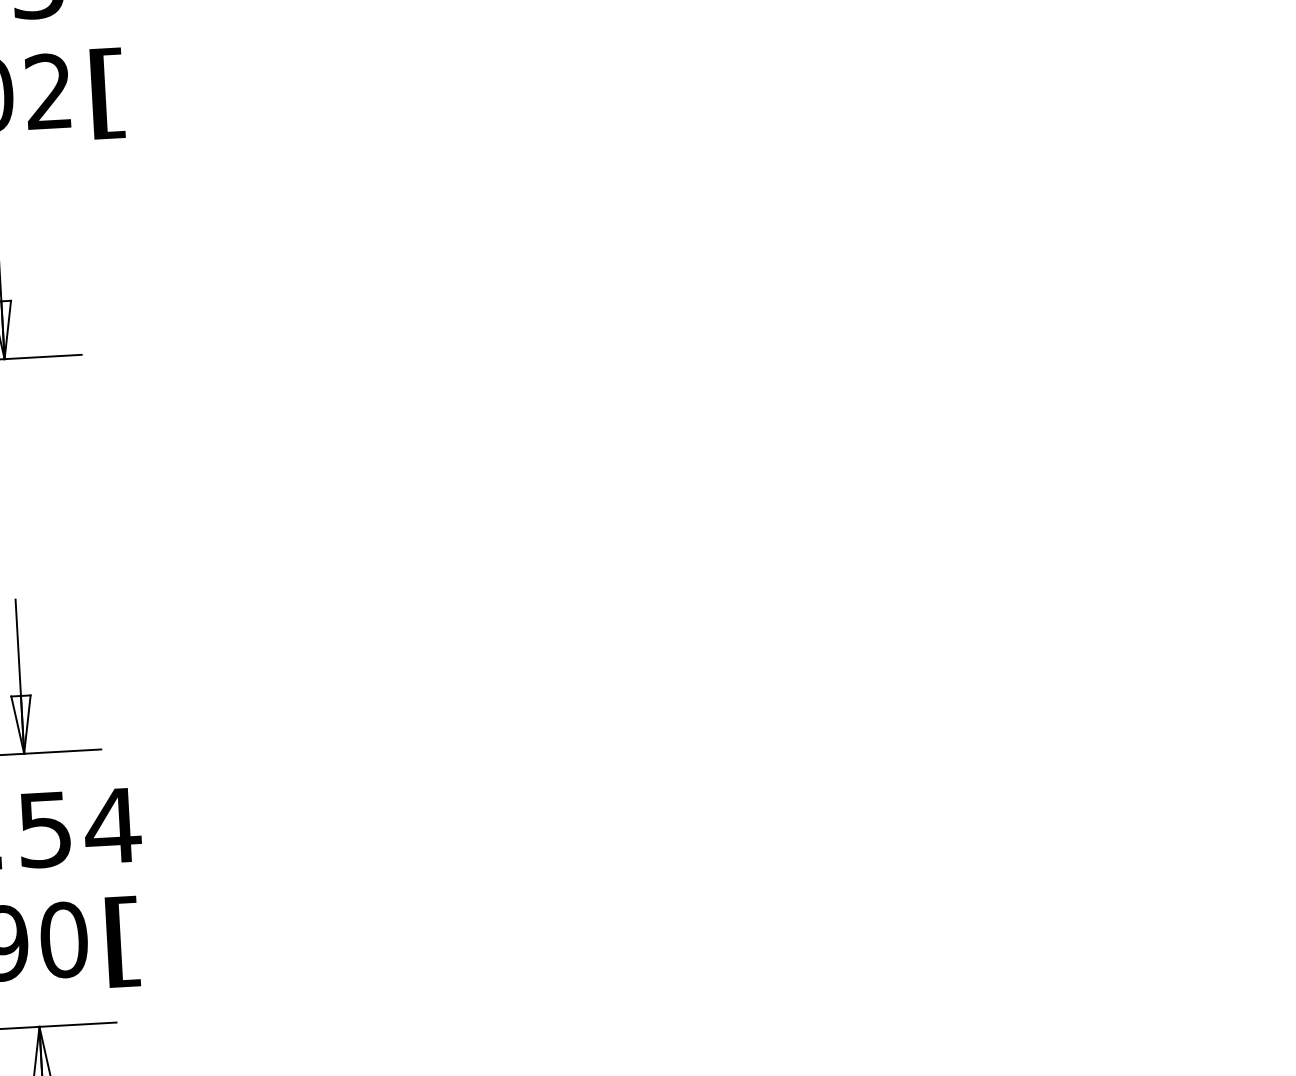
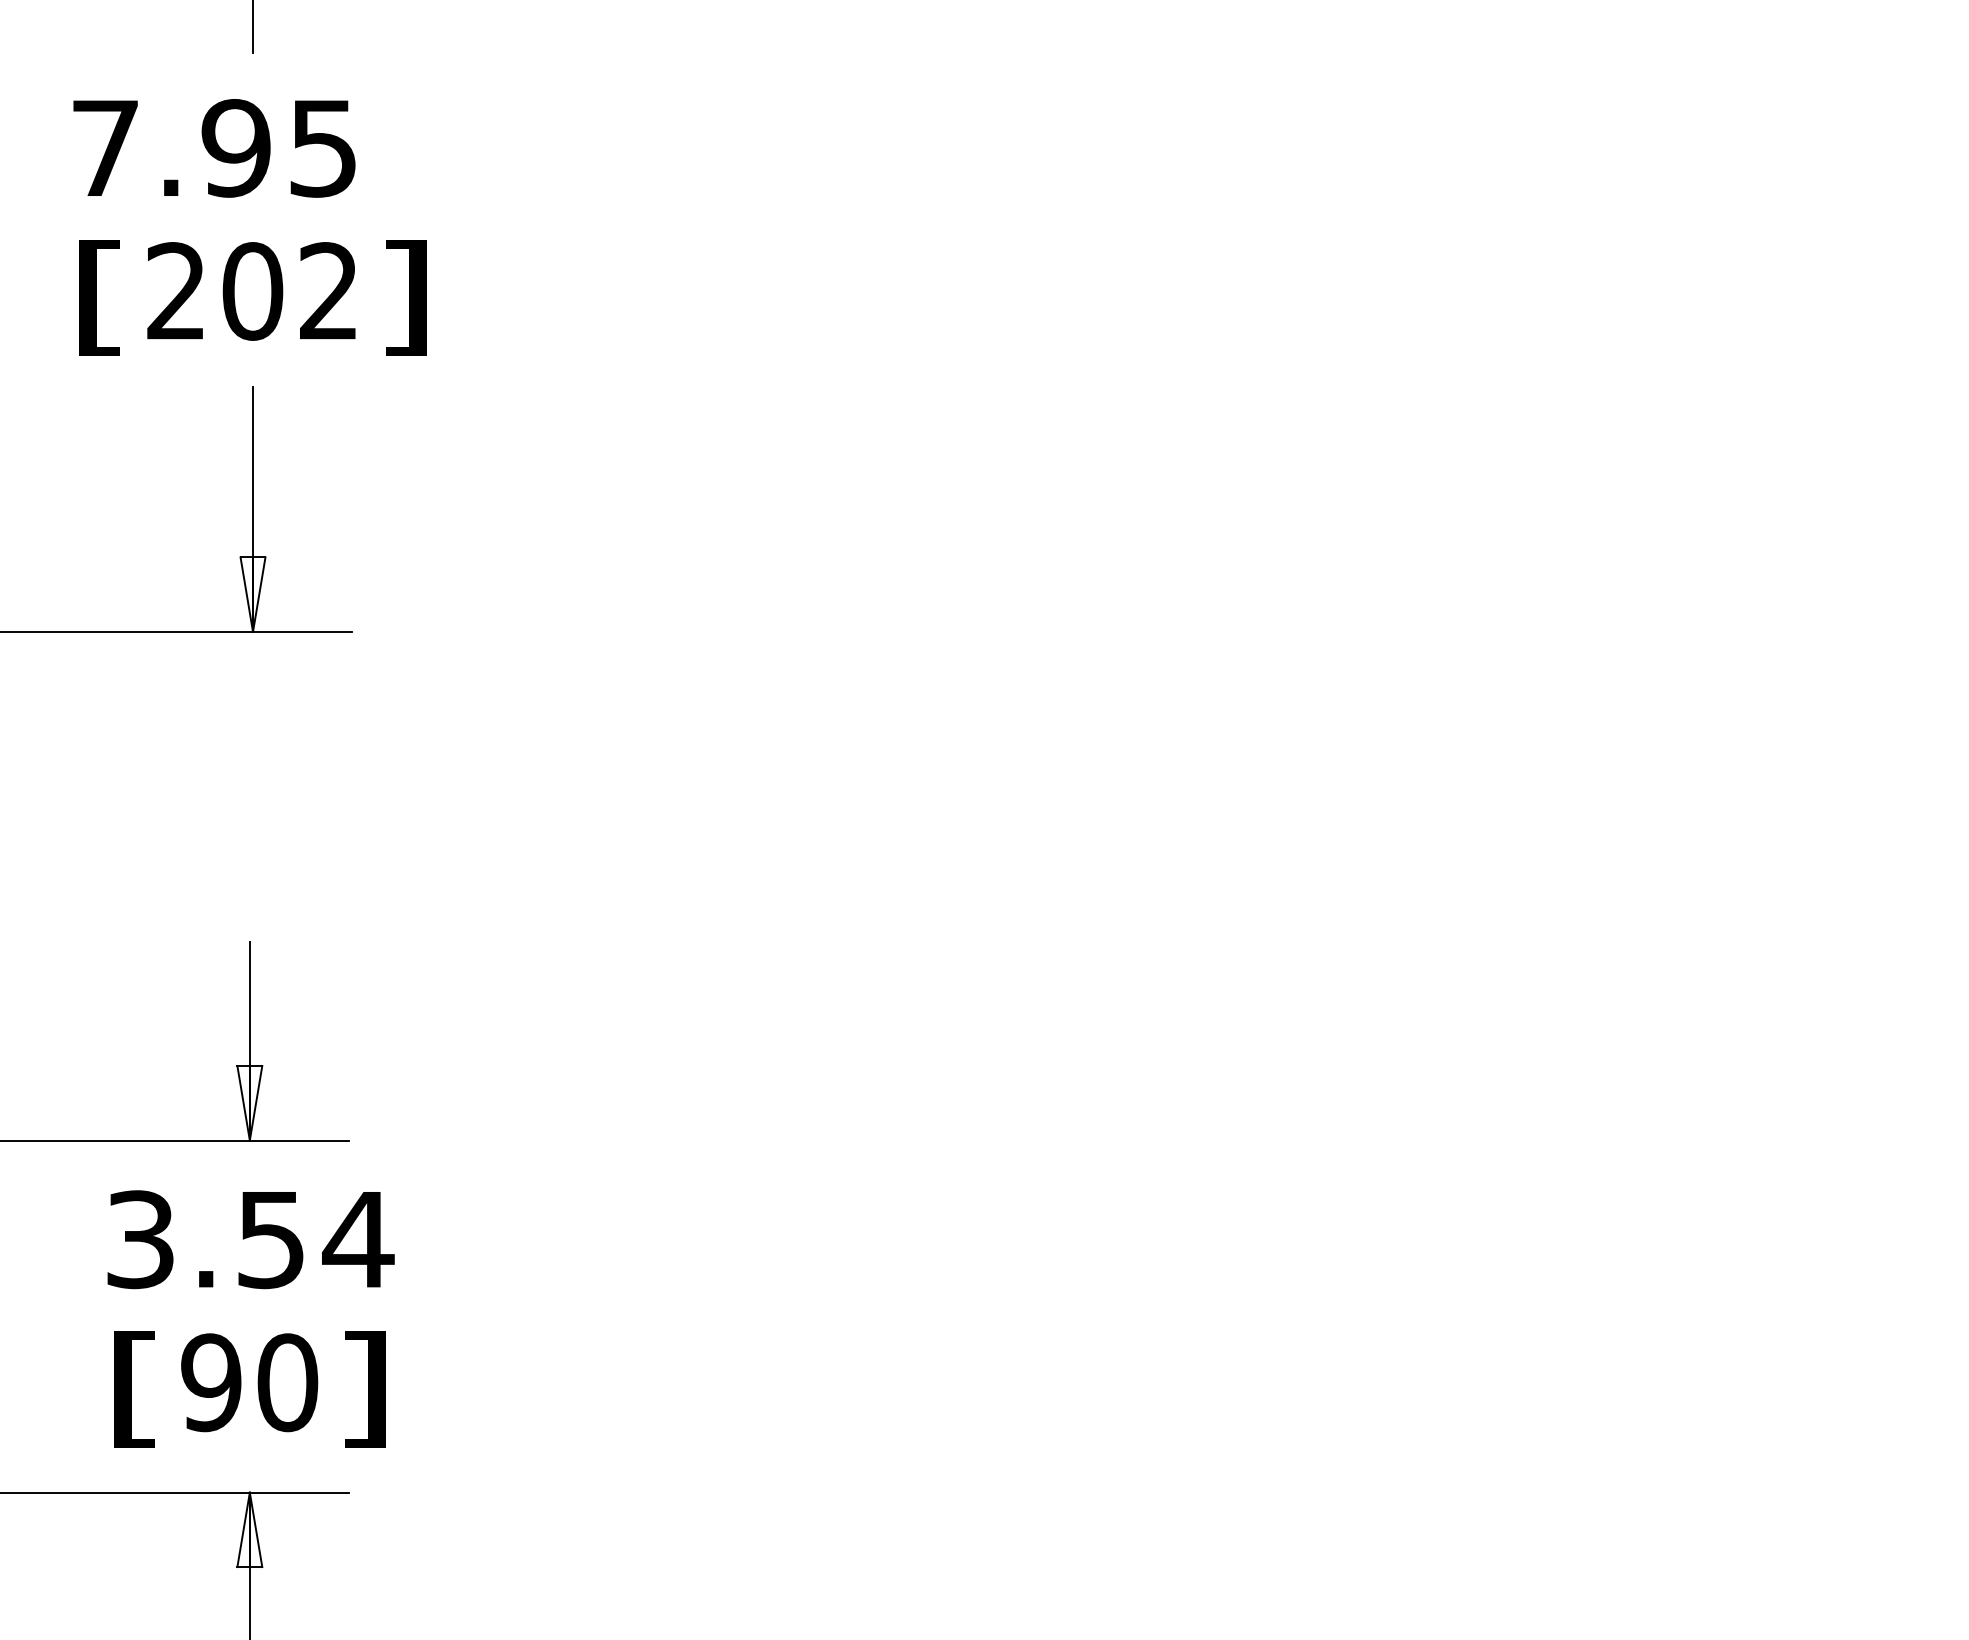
text: (108, 93) -> (405, 297), [ -> ]
text: (123, 941) -> (364, 1389), [ -> ]

